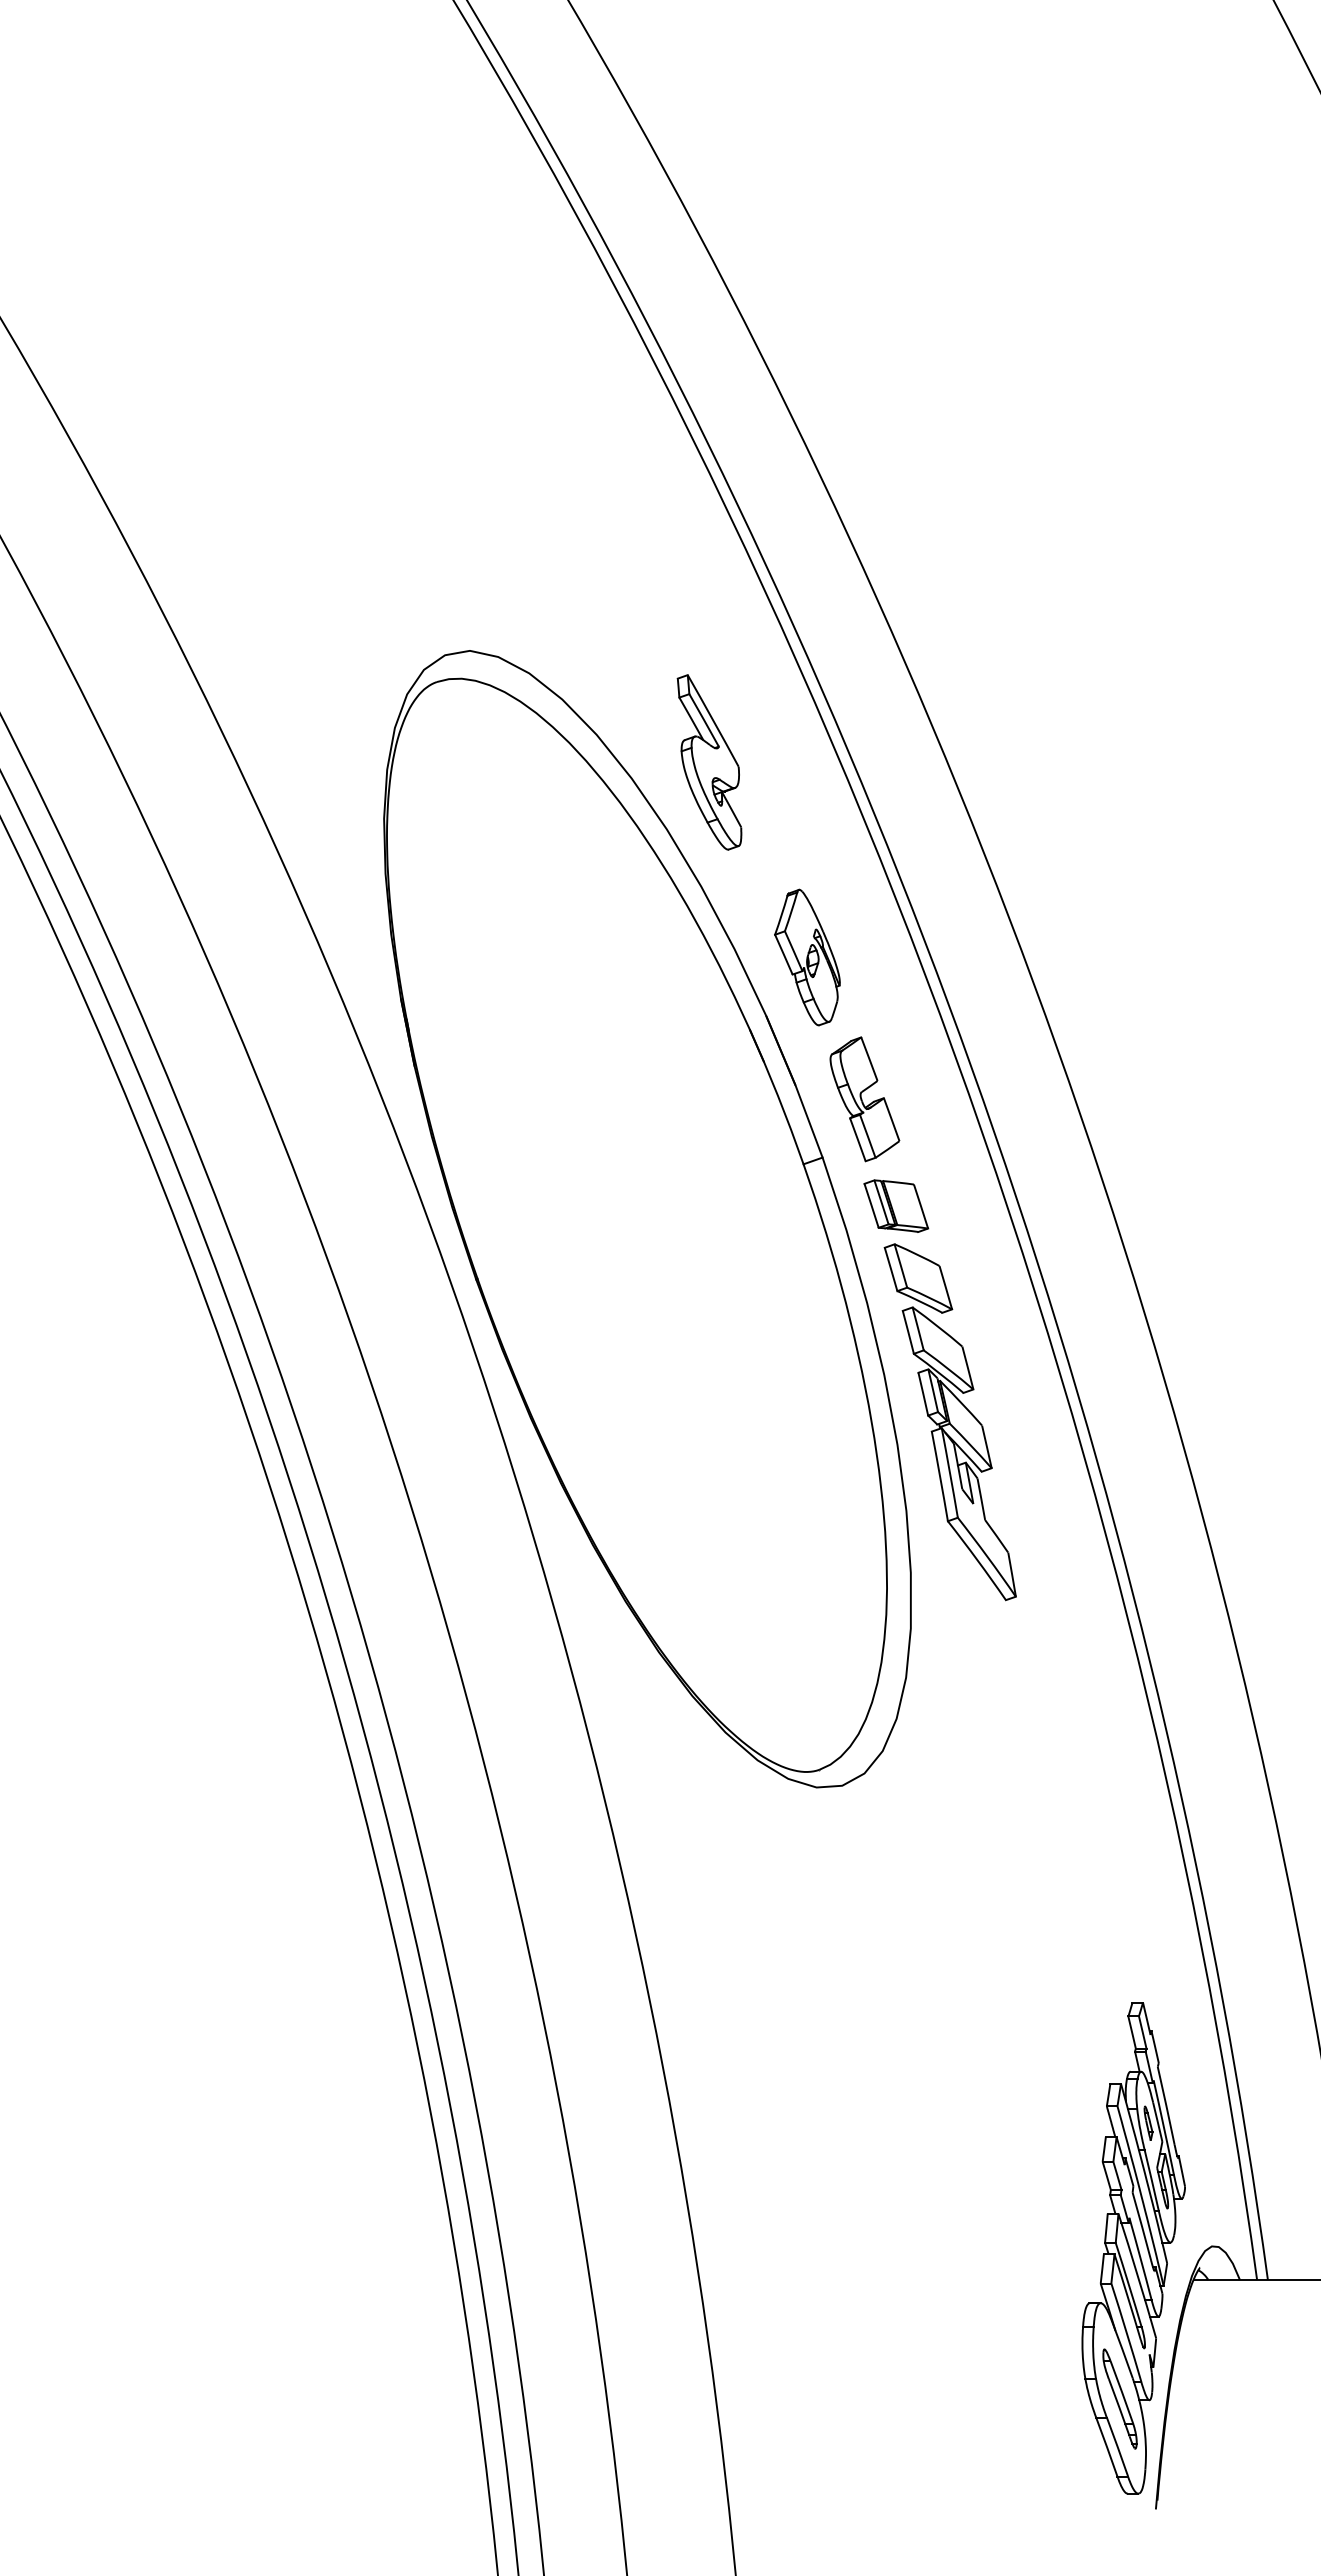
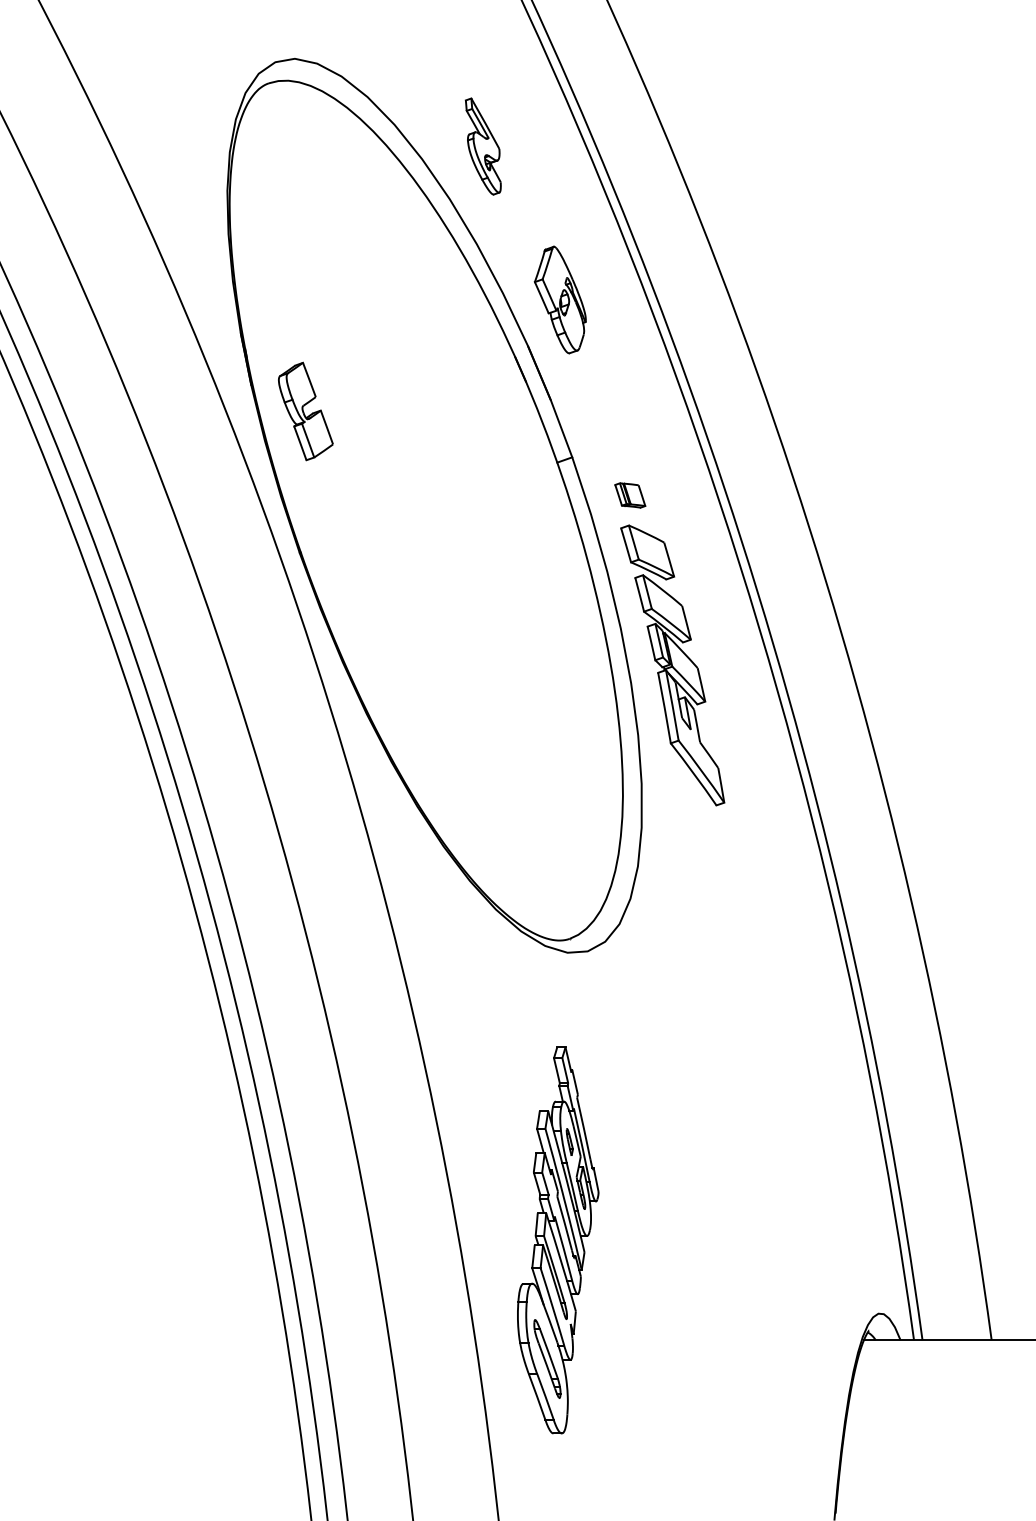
part: (709, 762) -> (483, 146), size x0.7
part: (864, 1099) -> (305, 411), moved
part: (896, 1205) -> (630, 495), size x0.6
part: (1133, 2248) -> (558, 1240), moved

